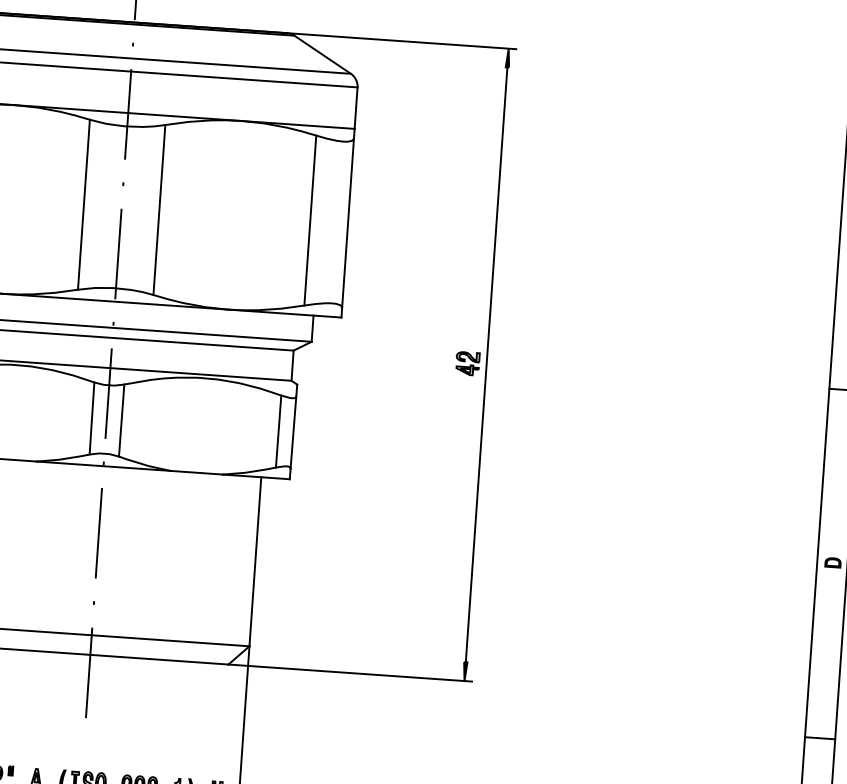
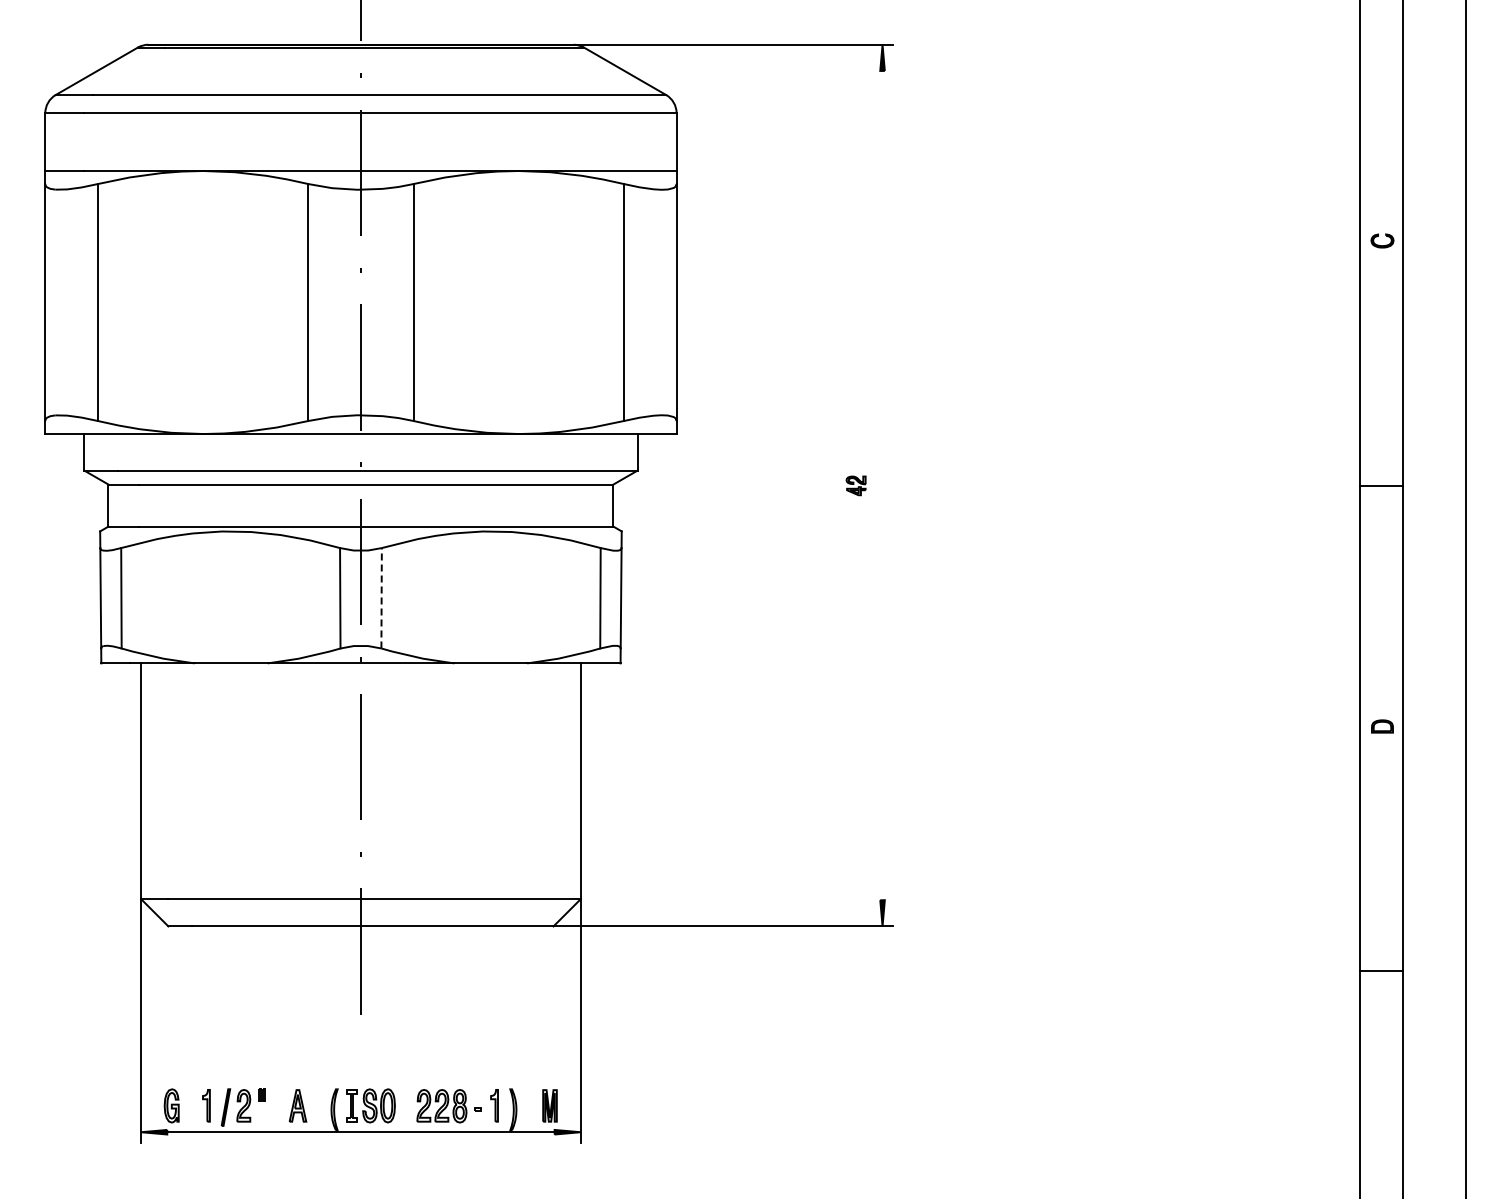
part: (467, 363) -> (855, 485), size x0.6
line: (486, 364) -> (882, 485), removed
line: (121, 419) -> (381, 597), solid -> dashed

